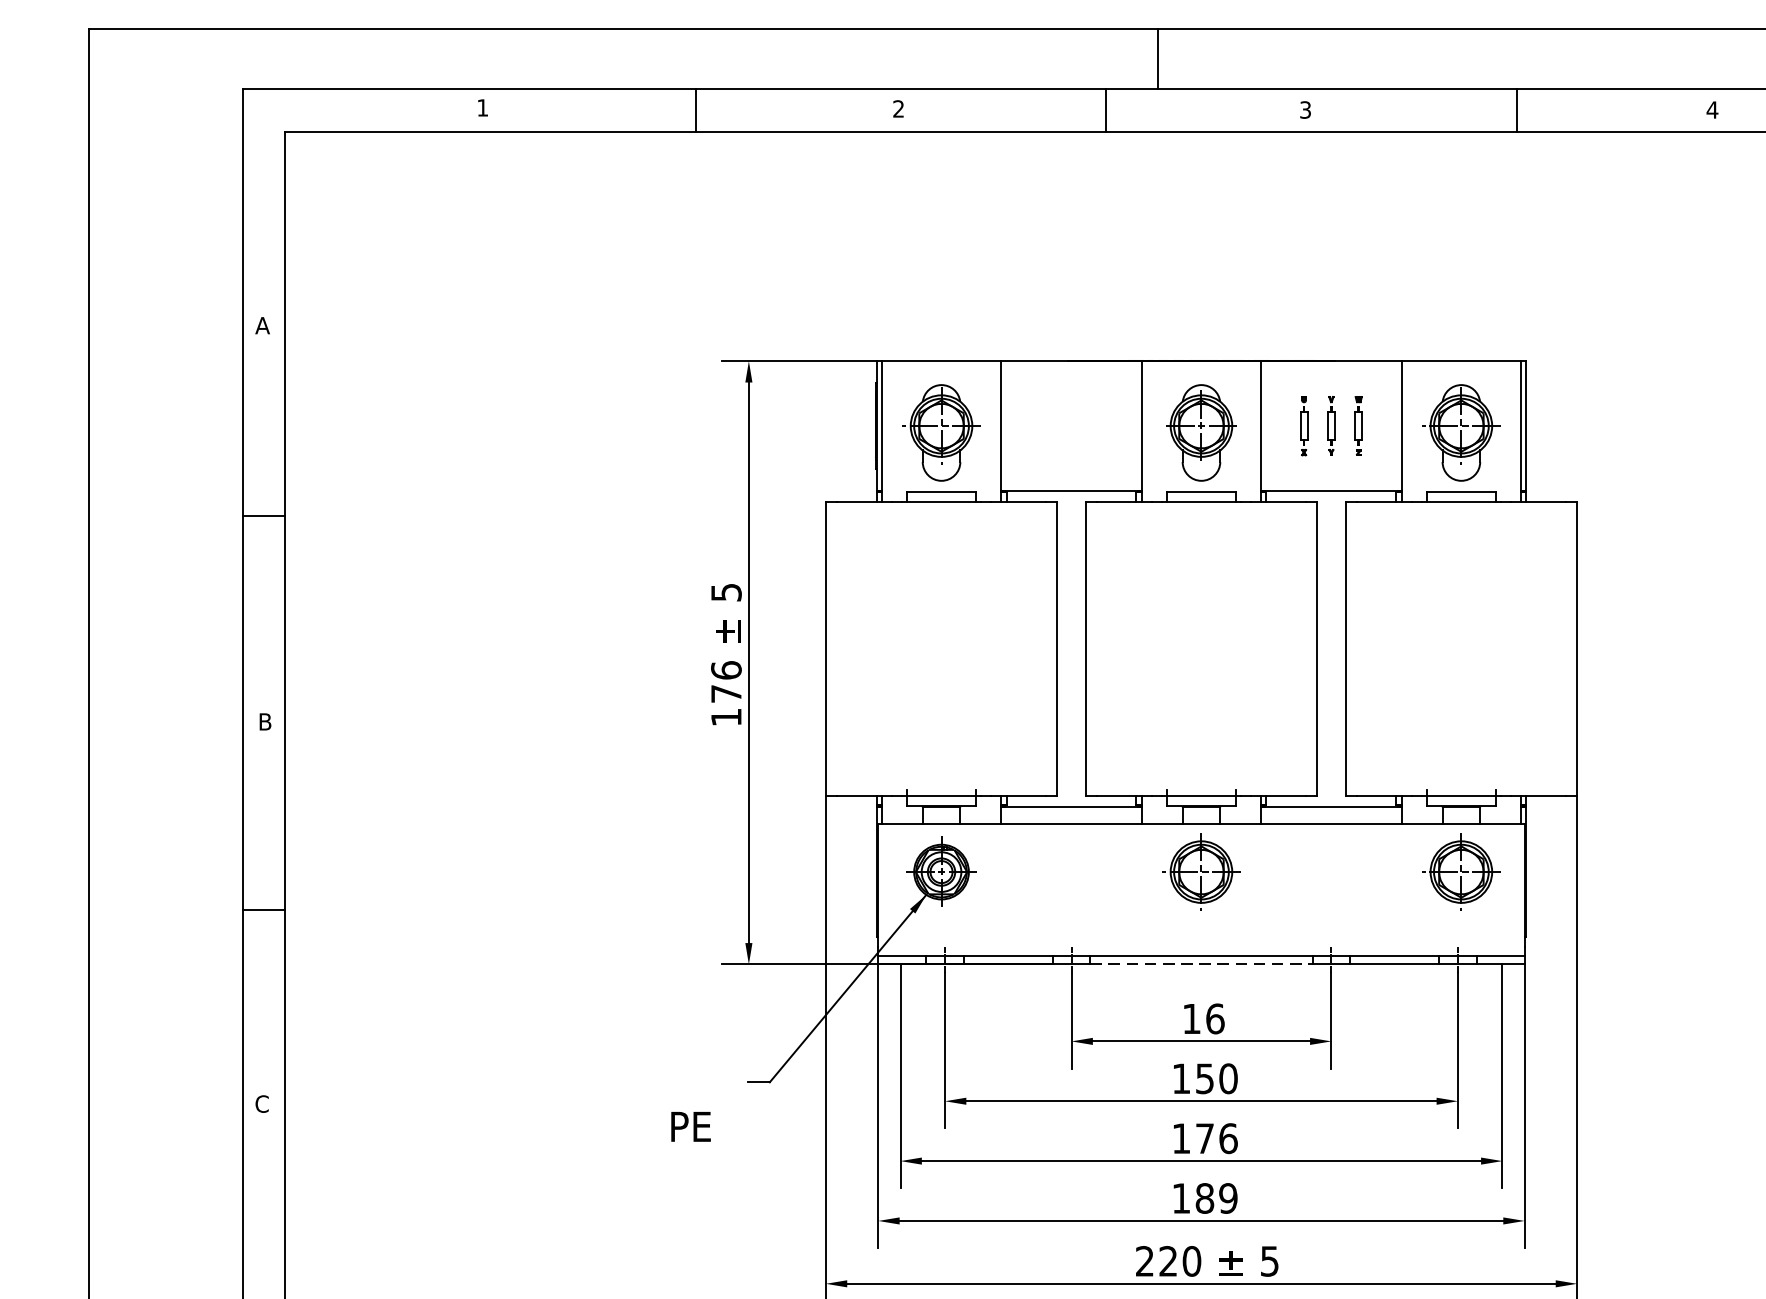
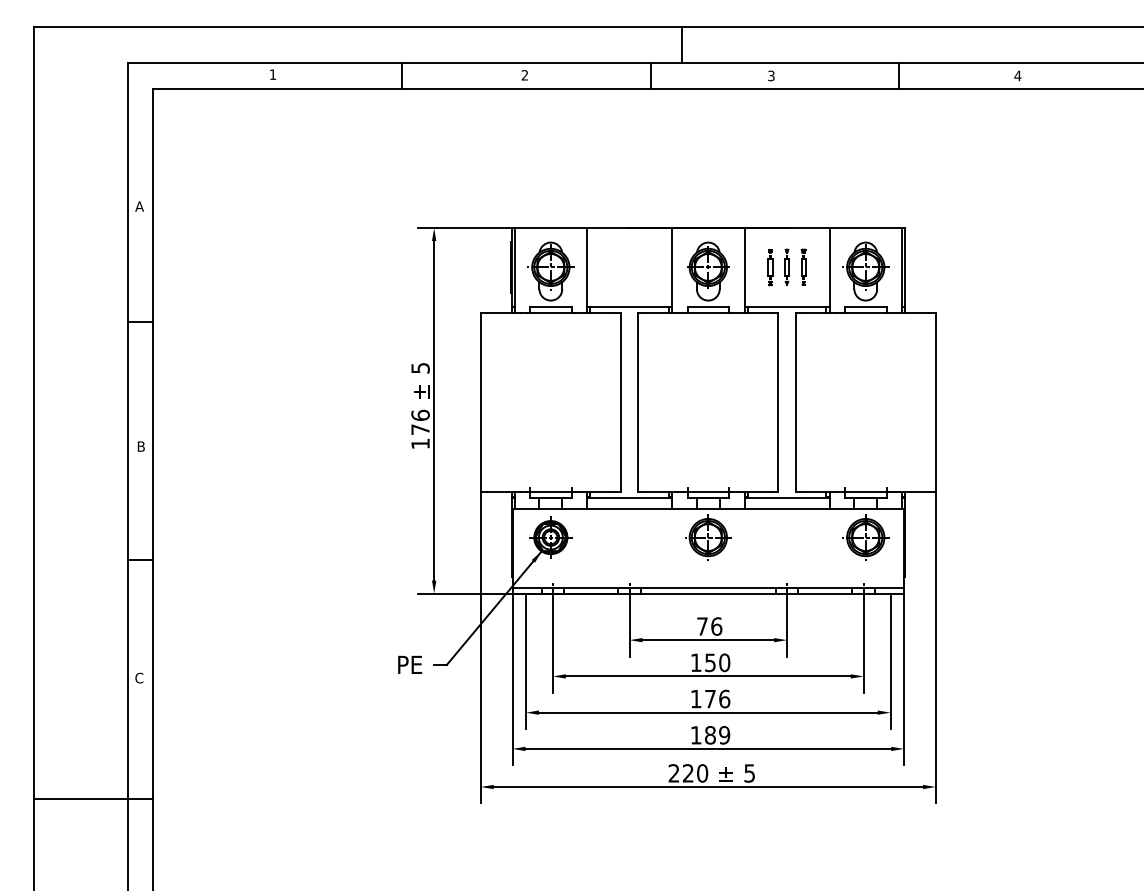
line: (1201, 964) -> (708, 593), dashed -> solid
text: (1191, 1018) -> (702, 626), 16 -> 76
text: (691, 1126) -> (410, 664), moved

